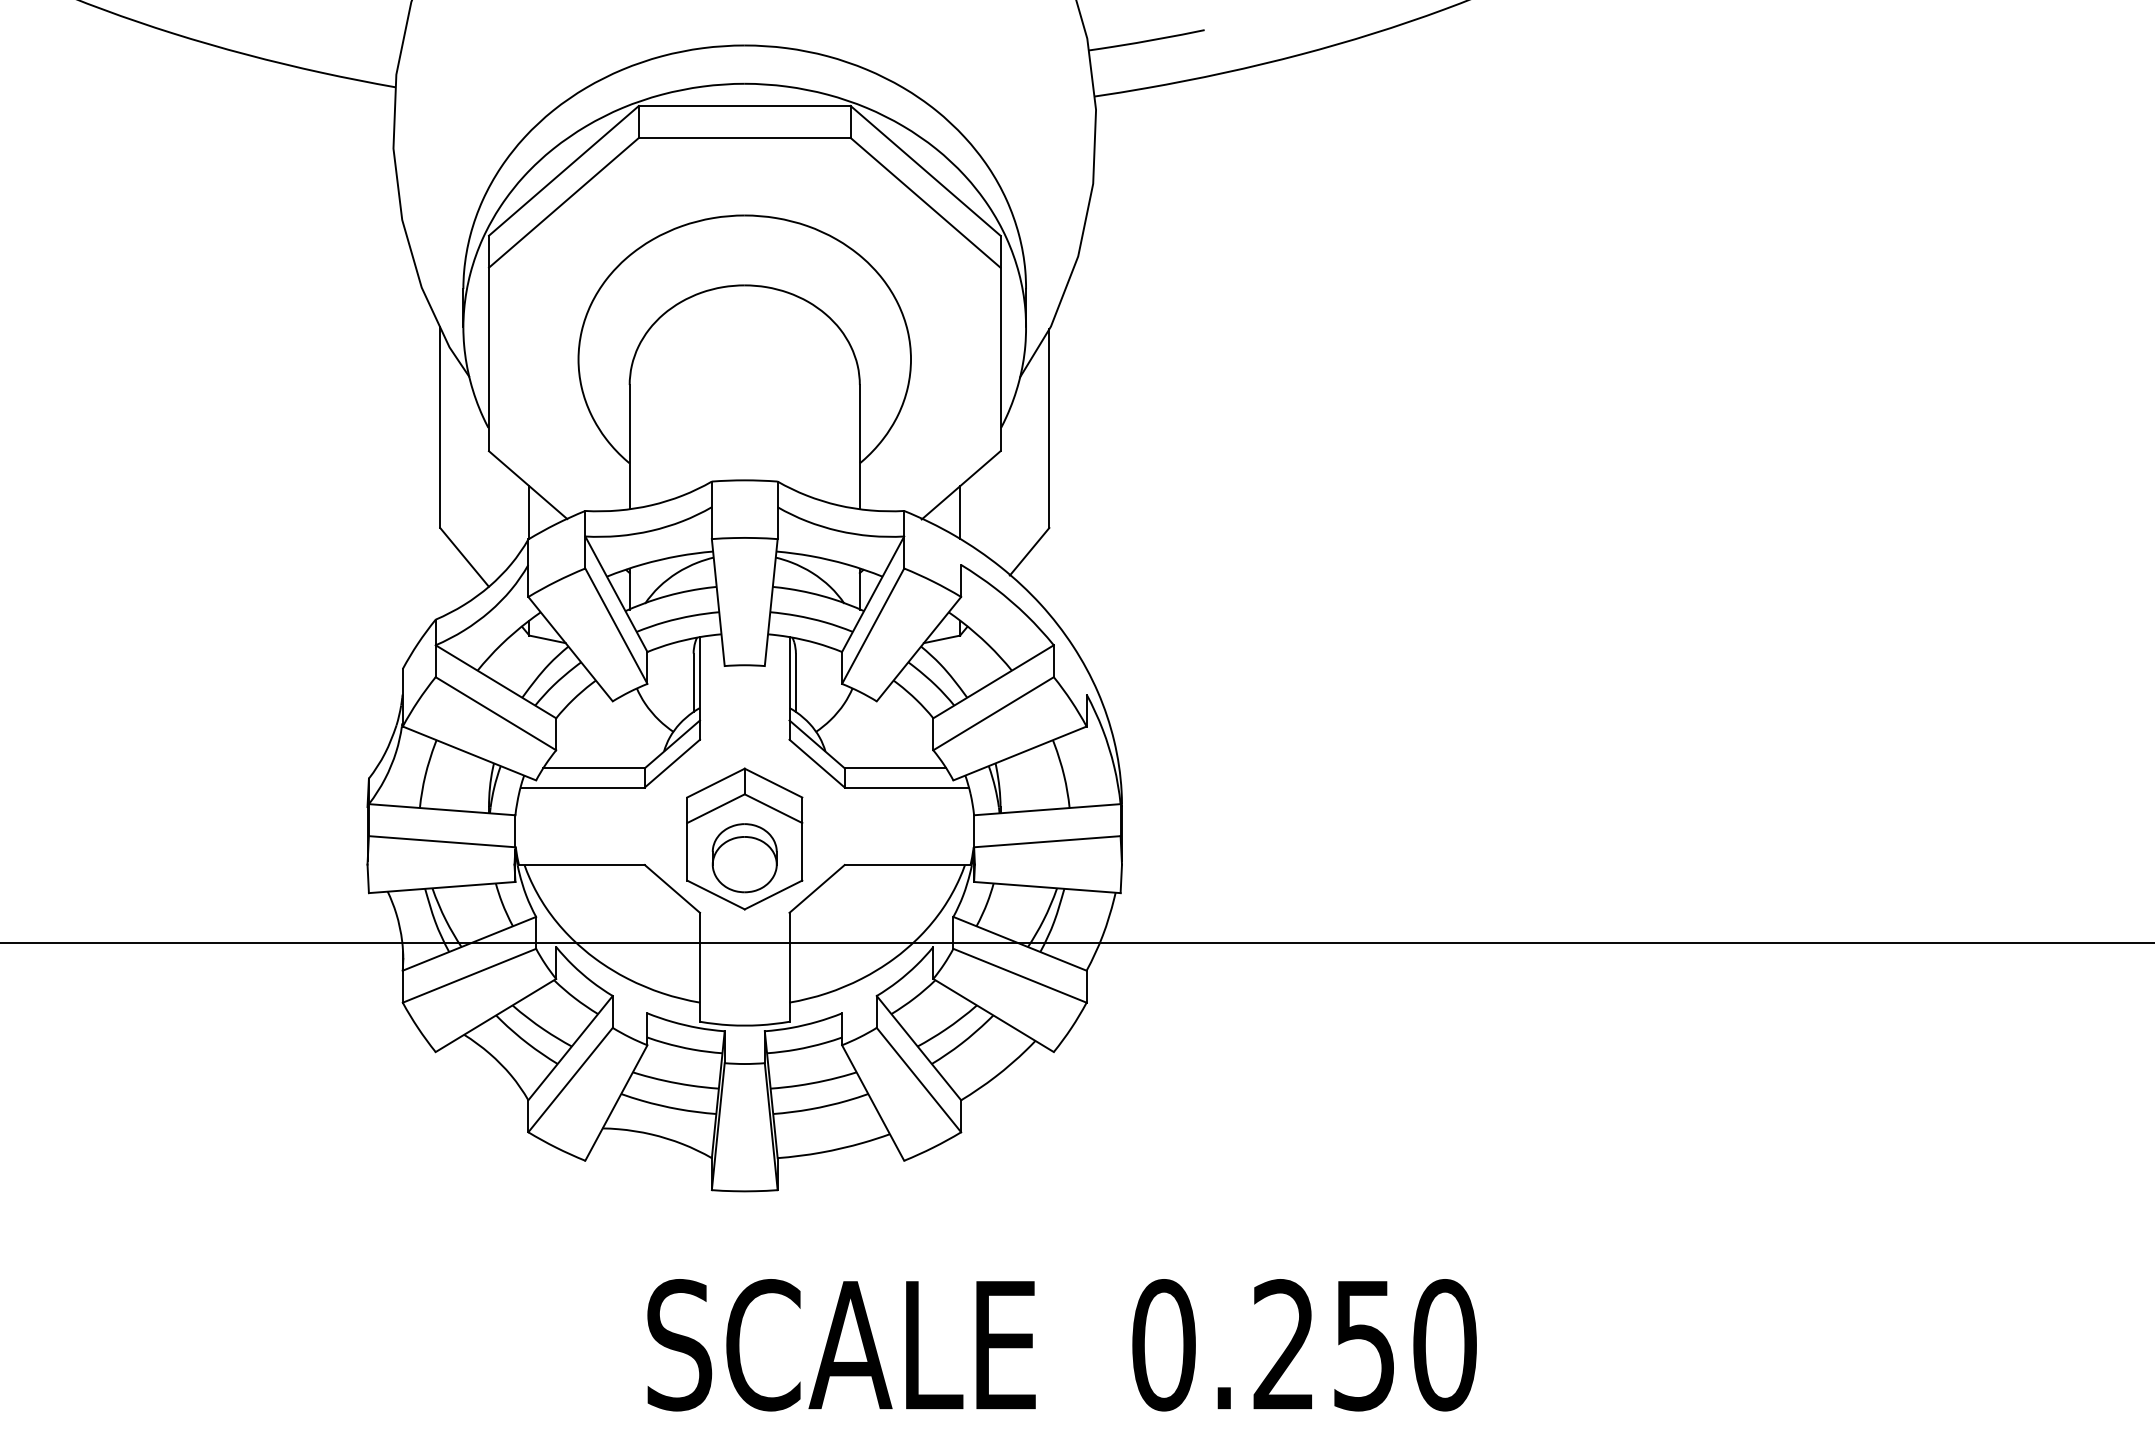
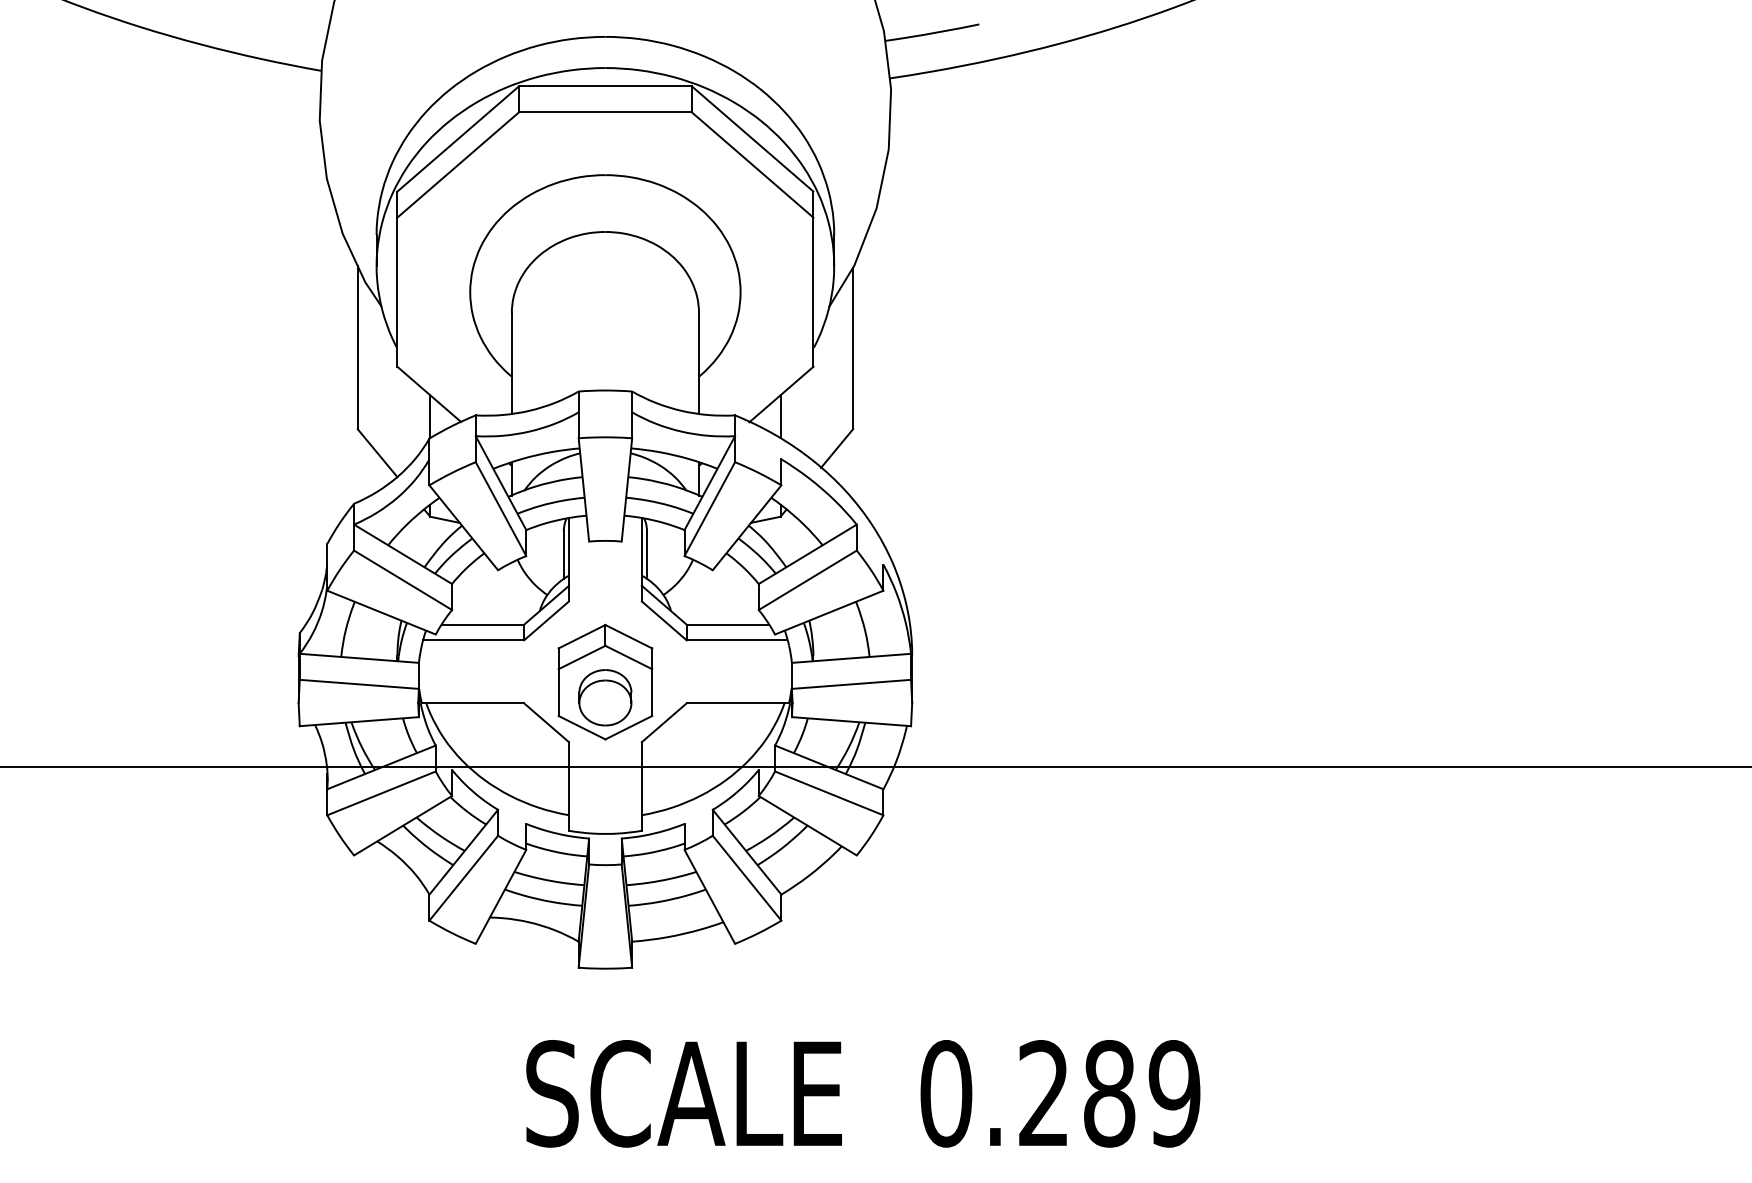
text: (1404, 1345) -> (1141, 1094), 0.250 -> 0.289

